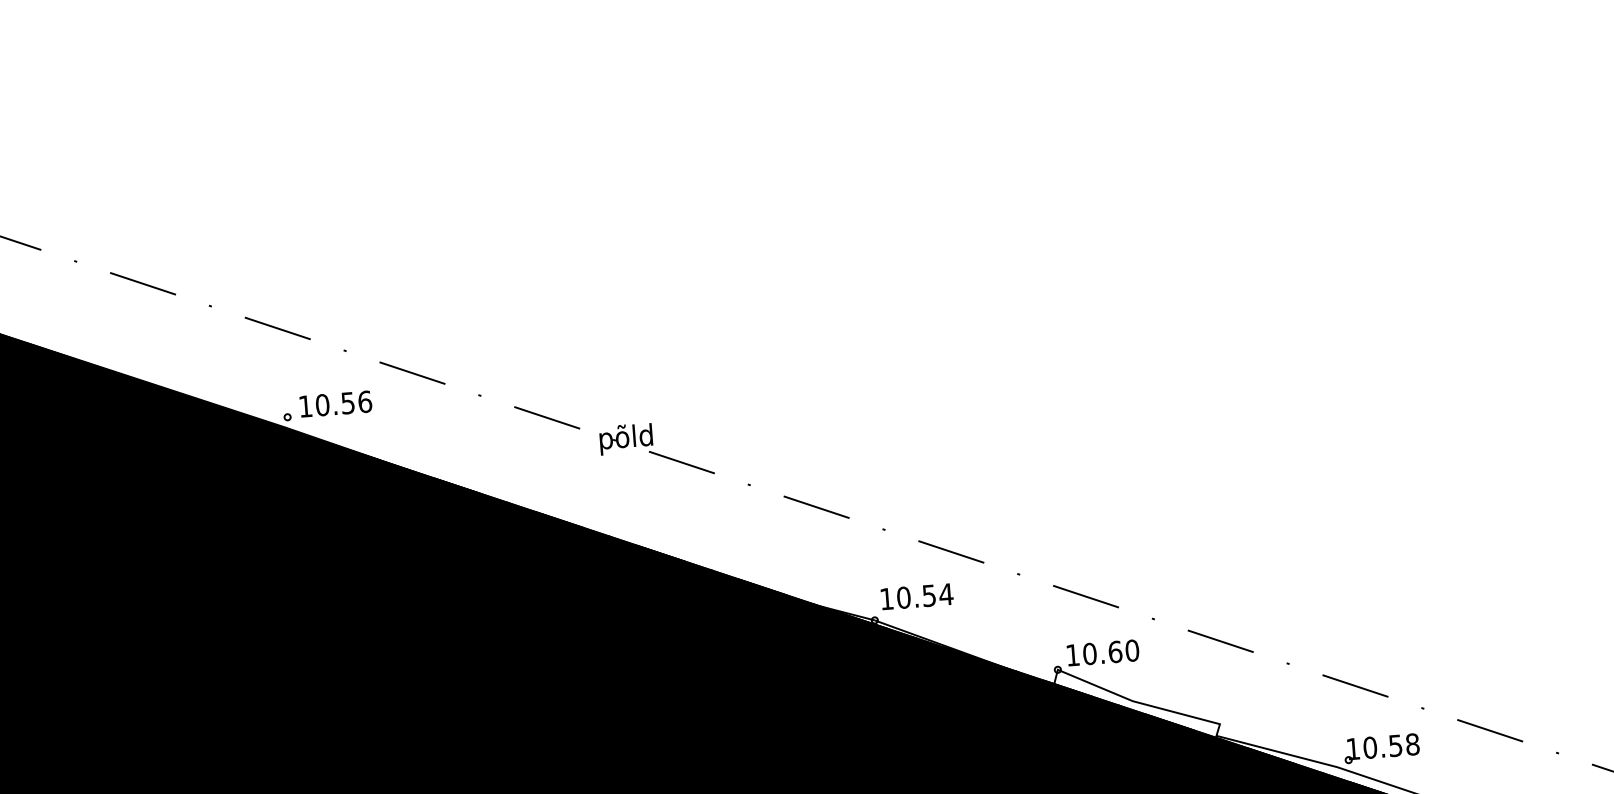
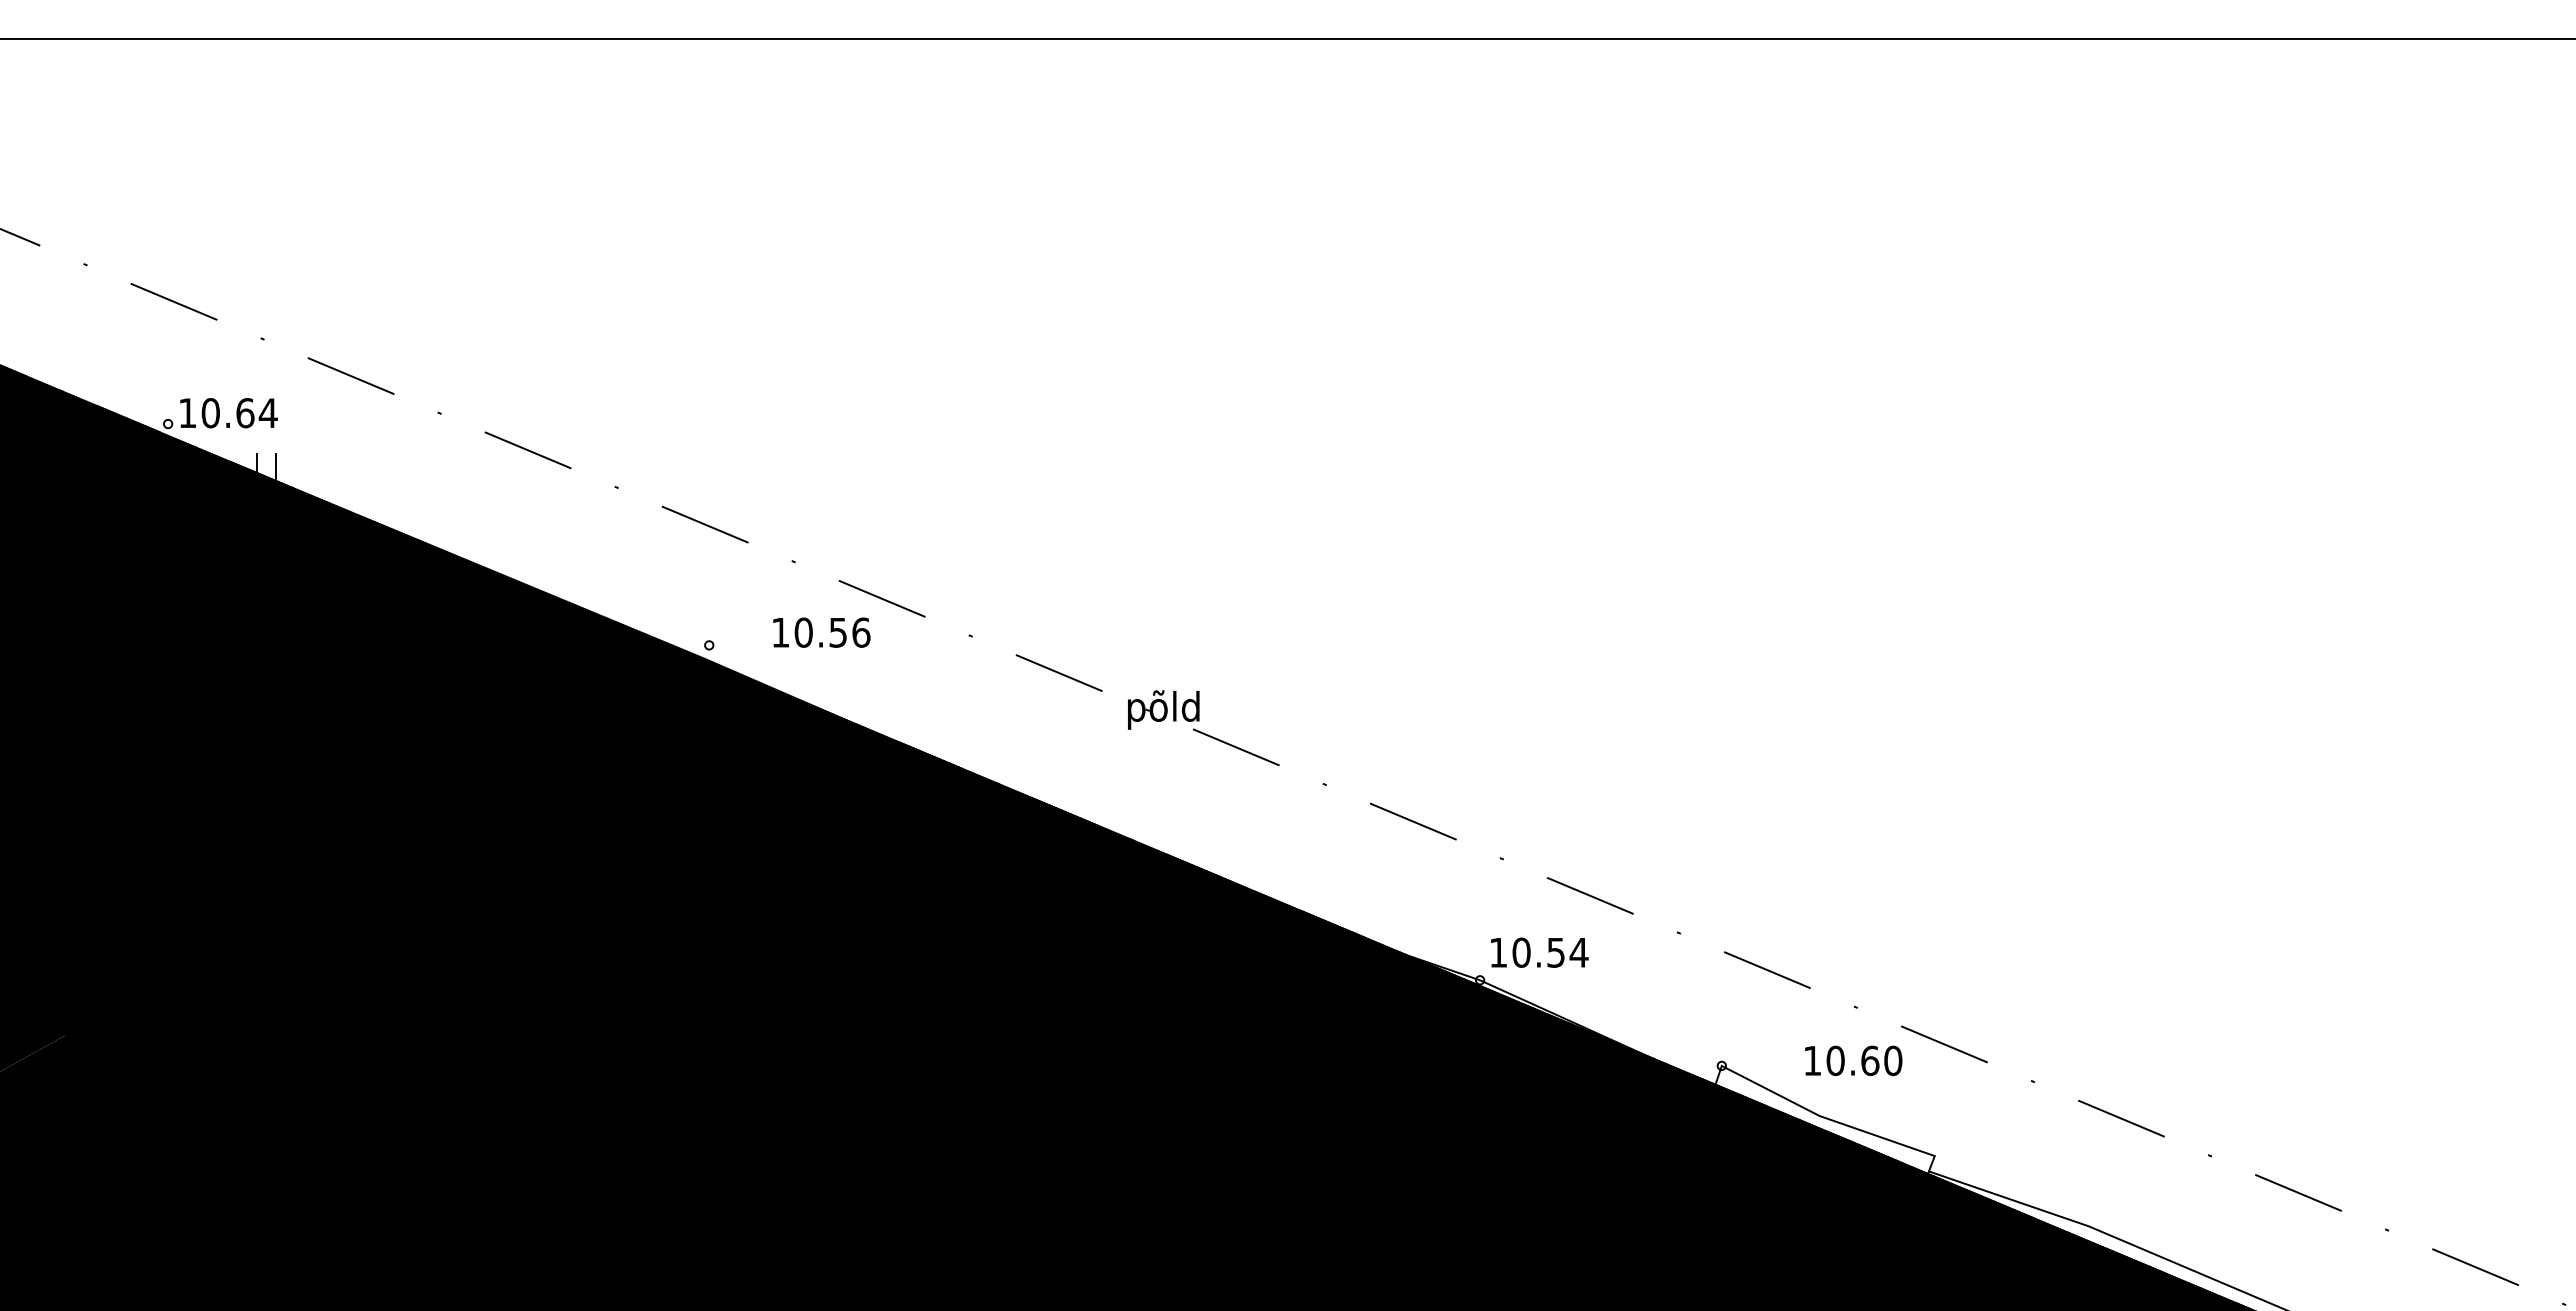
text: (335, 404) -> (821, 632), moved
text: (1103, 652) -> (1853, 1060), moved
part: (1381, 748) -> (2150, 1205), removed

